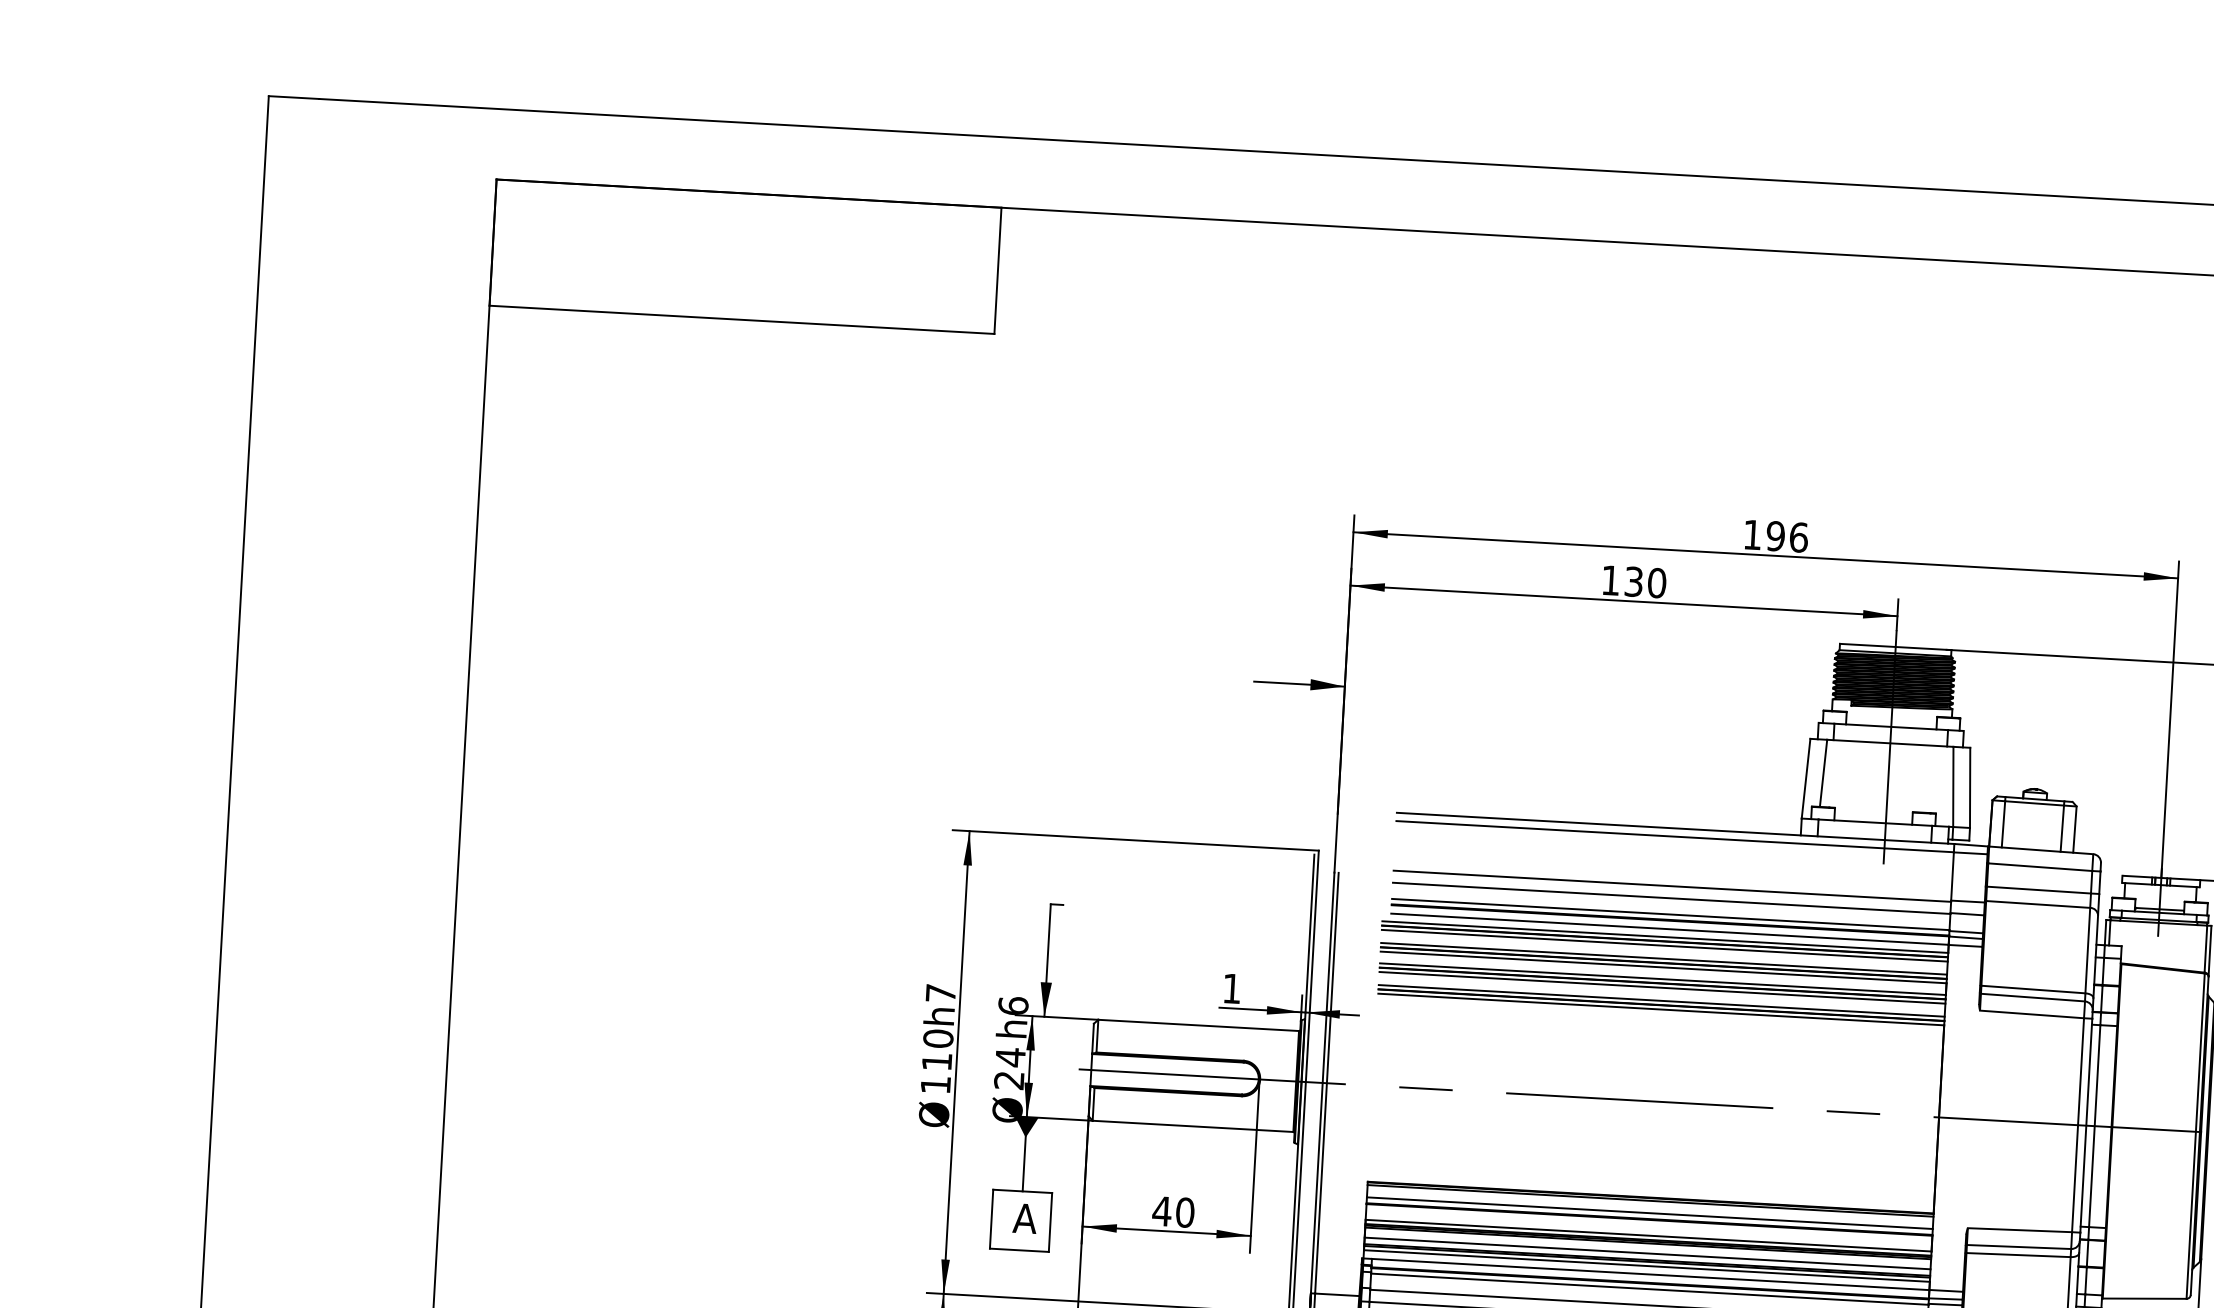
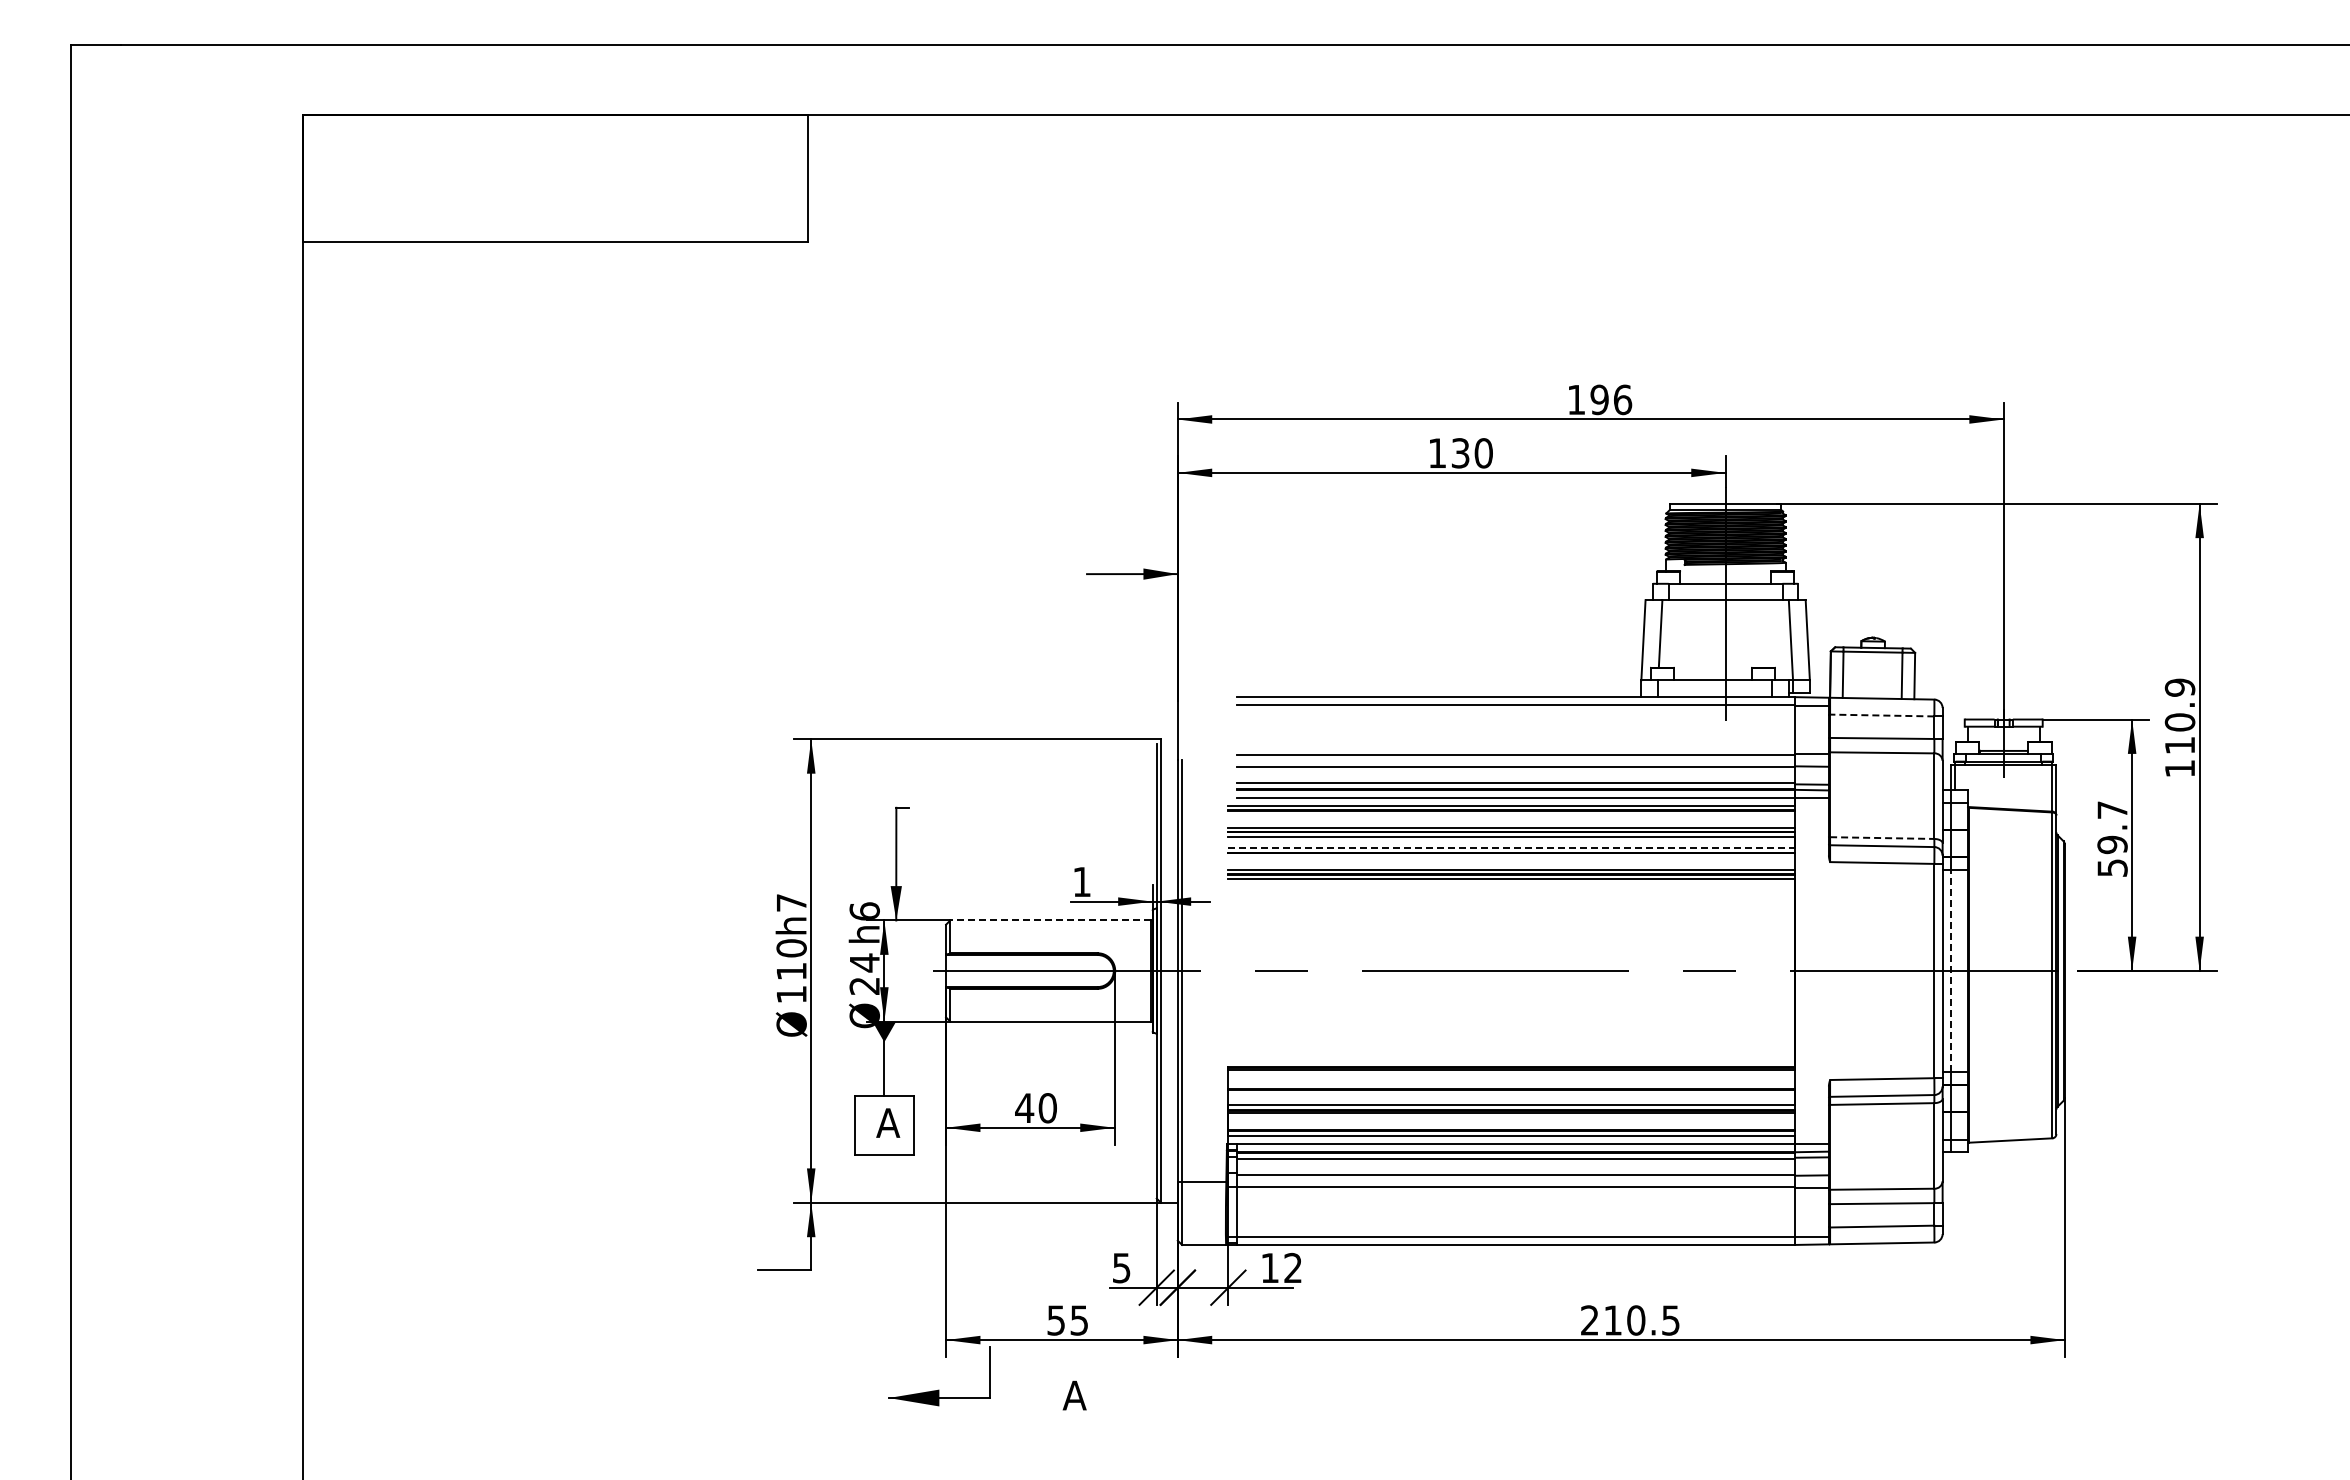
line: (2039, 867) -> (1881, 715), solid -> dashed
line: (1664, 945) -> (1511, 814), removed
line: (1663, 979) -> (1512, 848), solid -> dashed
line: (1662, 988) -> (1511, 857), removed
line: (2032, 989) -> (1881, 838), solid -> dashed
line: (1198, 1025) -> (1050, 920), solid -> dashed
line: (2095, 1125) -> (1951, 970), solid -> dashed
line: (1649, 1212) -> (1511, 1082), removed
line: (1647, 1253) -> (1511, 1123), removed

